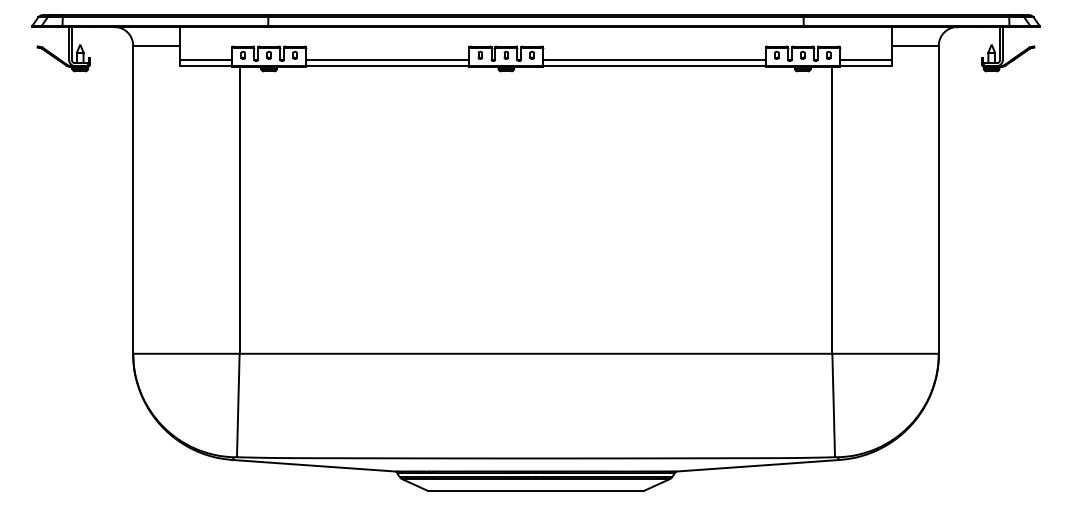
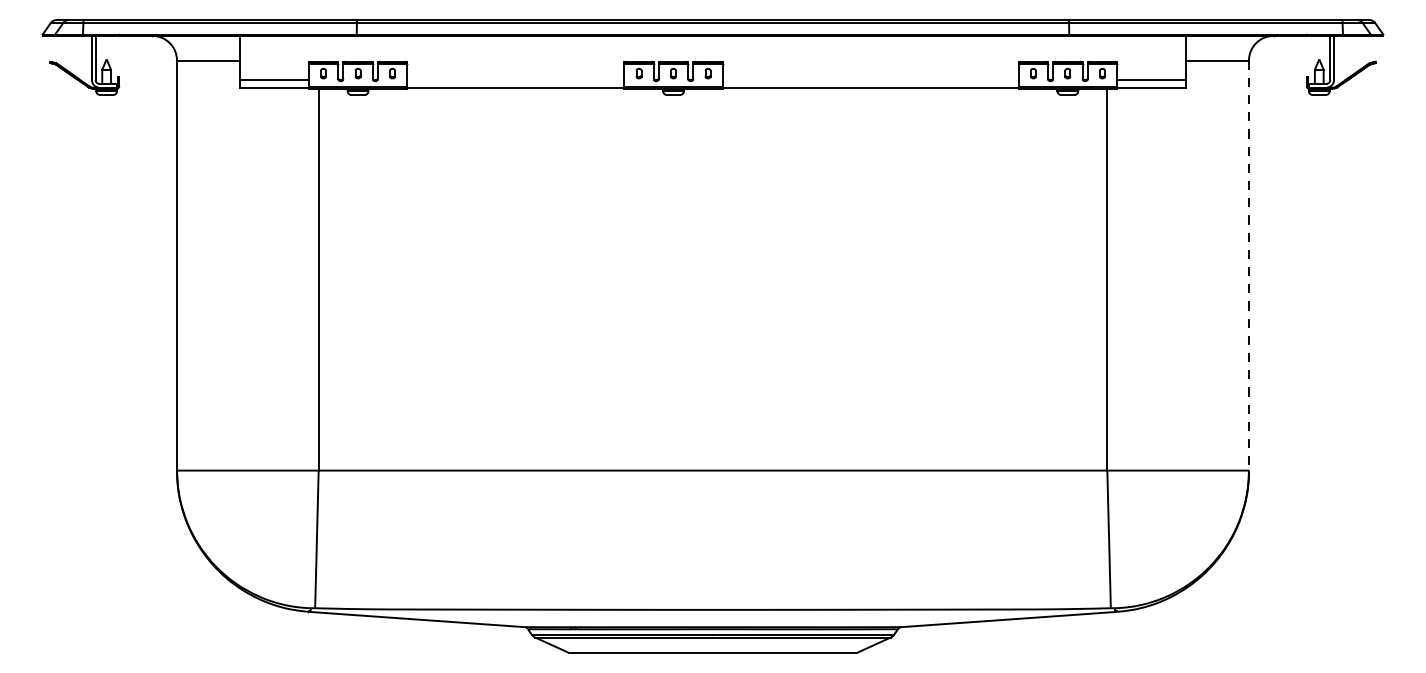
line: (387, 60) -> (515, 80), removed
line: (654, 60) -> (870, 80), removed
line: (938, 200) -> (1248, 266), solid -> dashed

